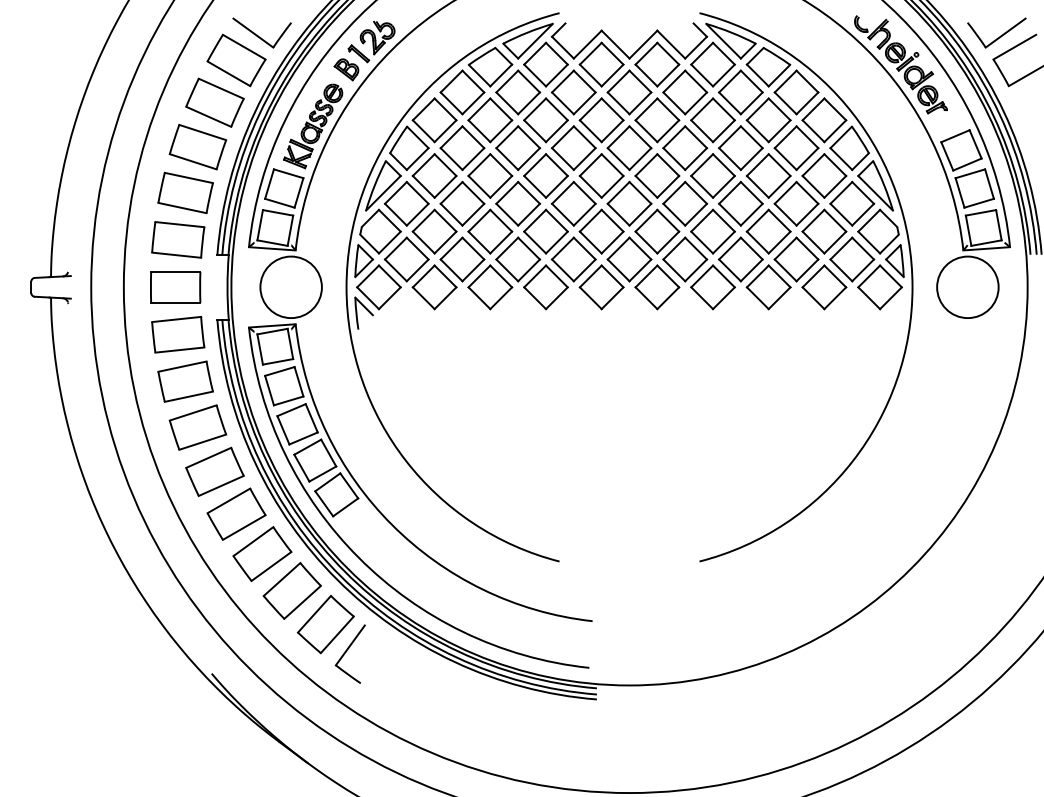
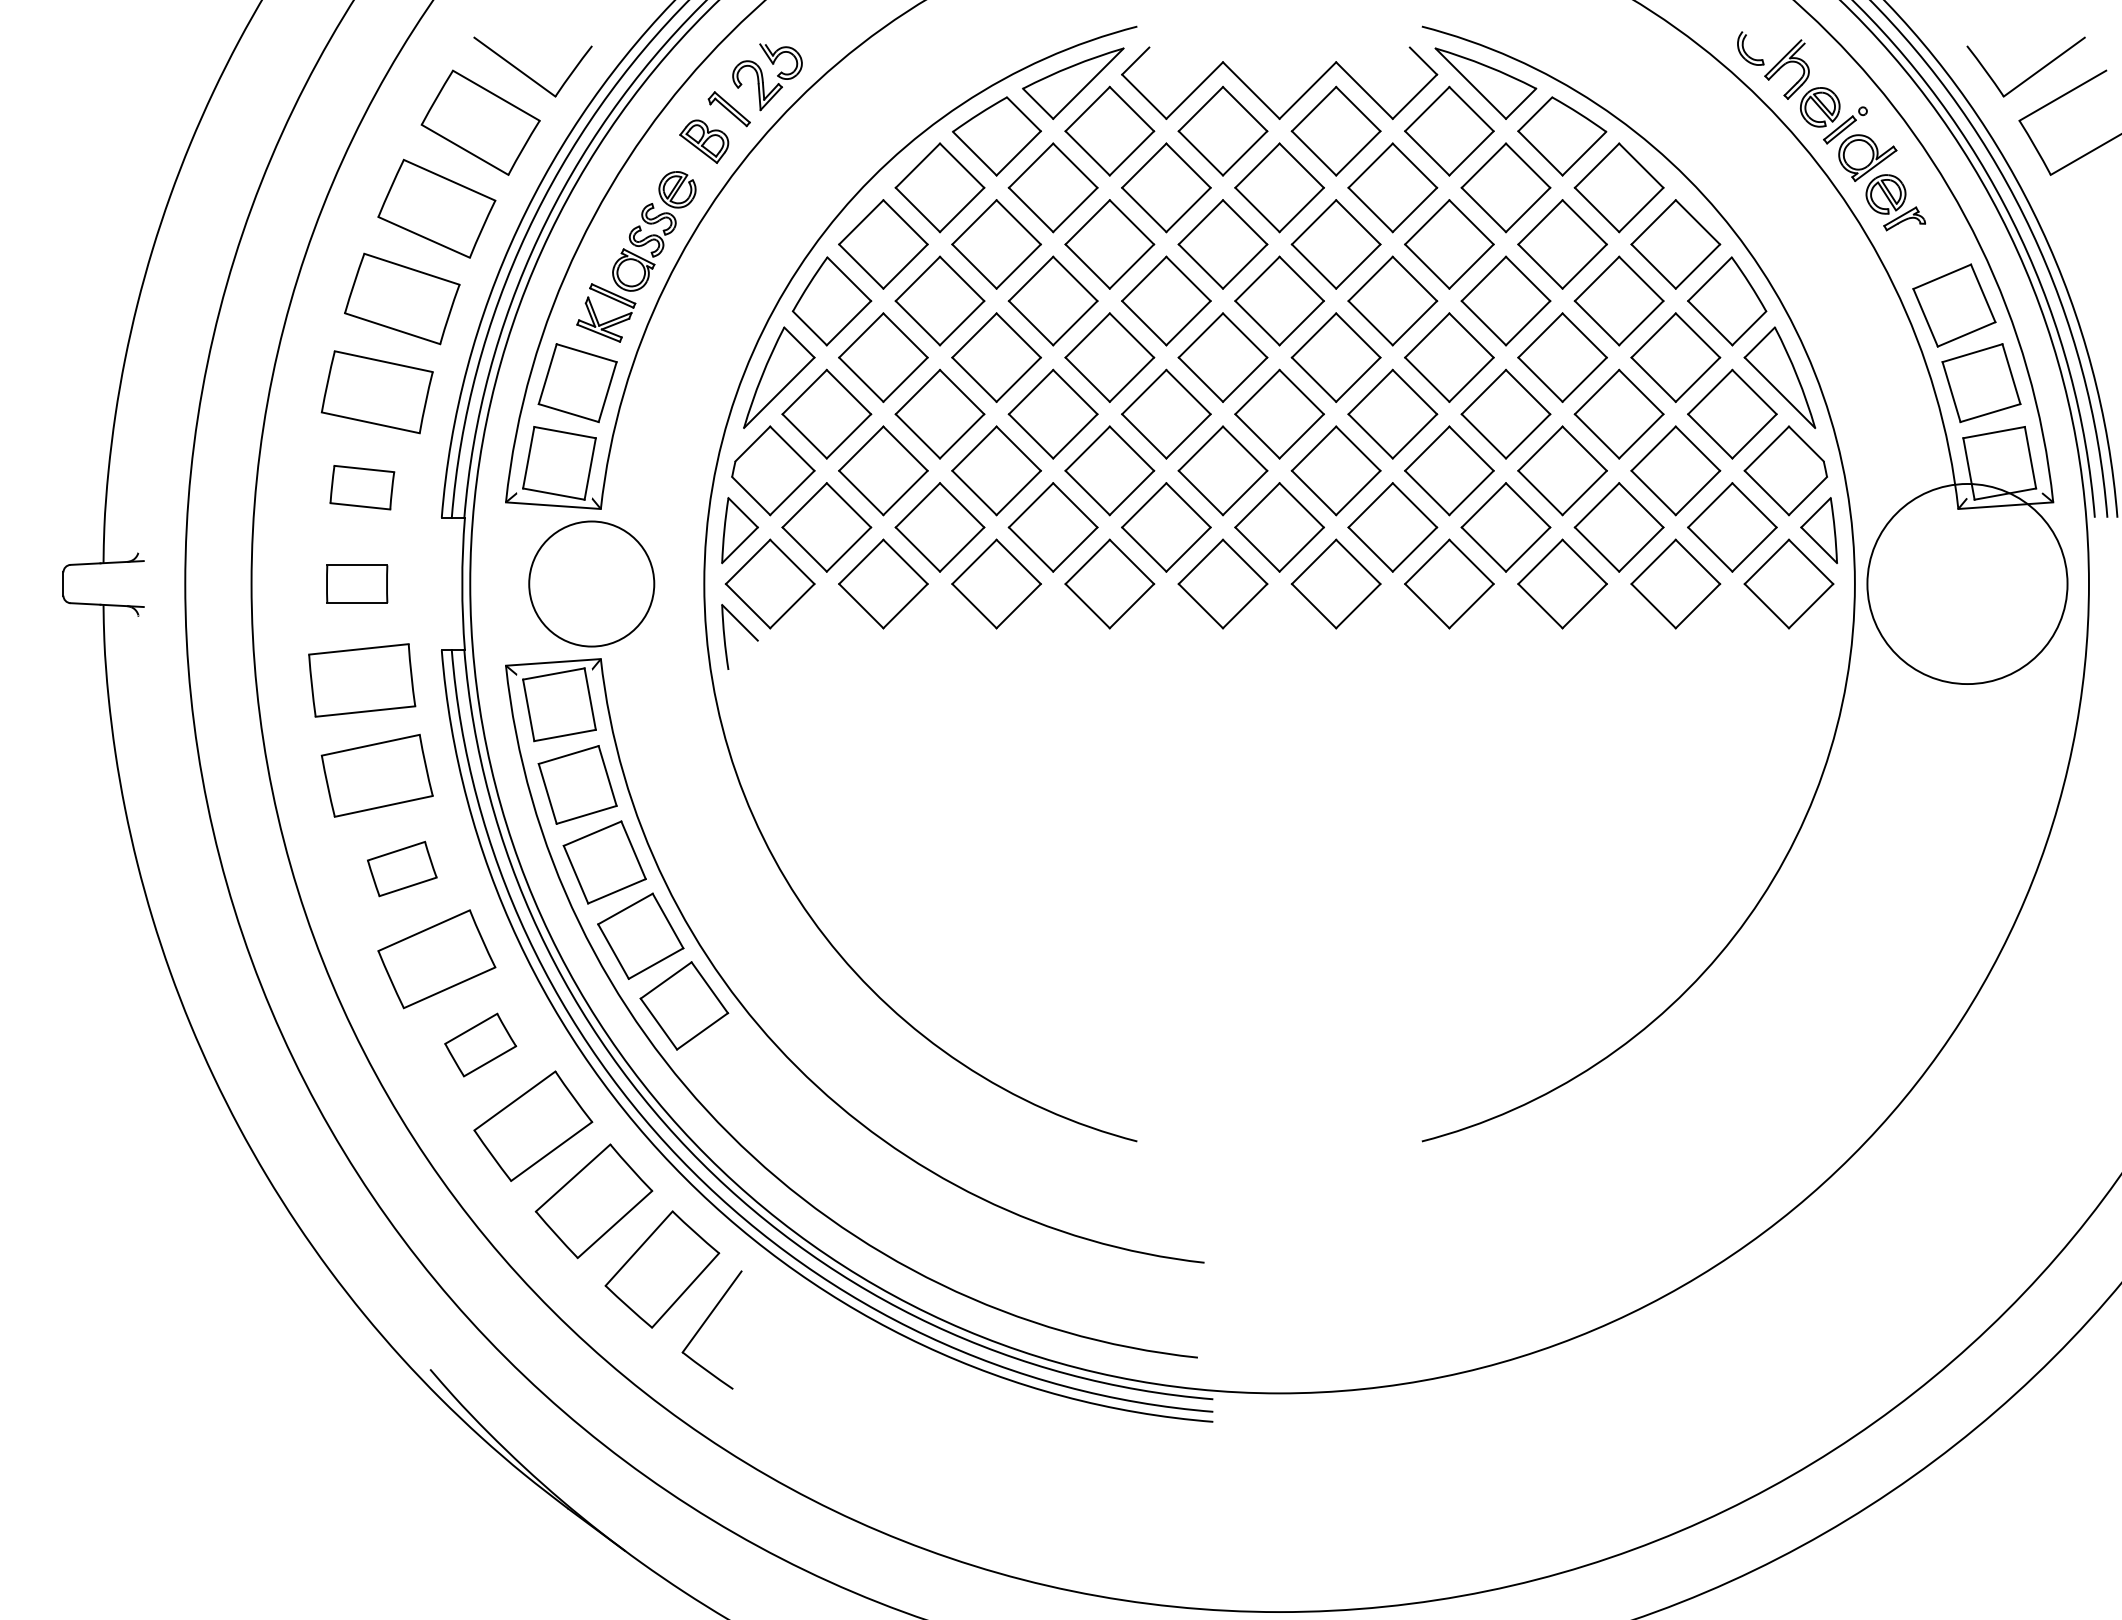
part: (178, 239) -> (362, 486), size x0.6
part: (175, 287) -> (356, 584), size x0.6
circle: (967, 287) -> (1966, 584), size x1.6
part: (197, 427) -> (401, 868), size x0.6
part: (236, 513) -> (480, 1043), size x0.6

